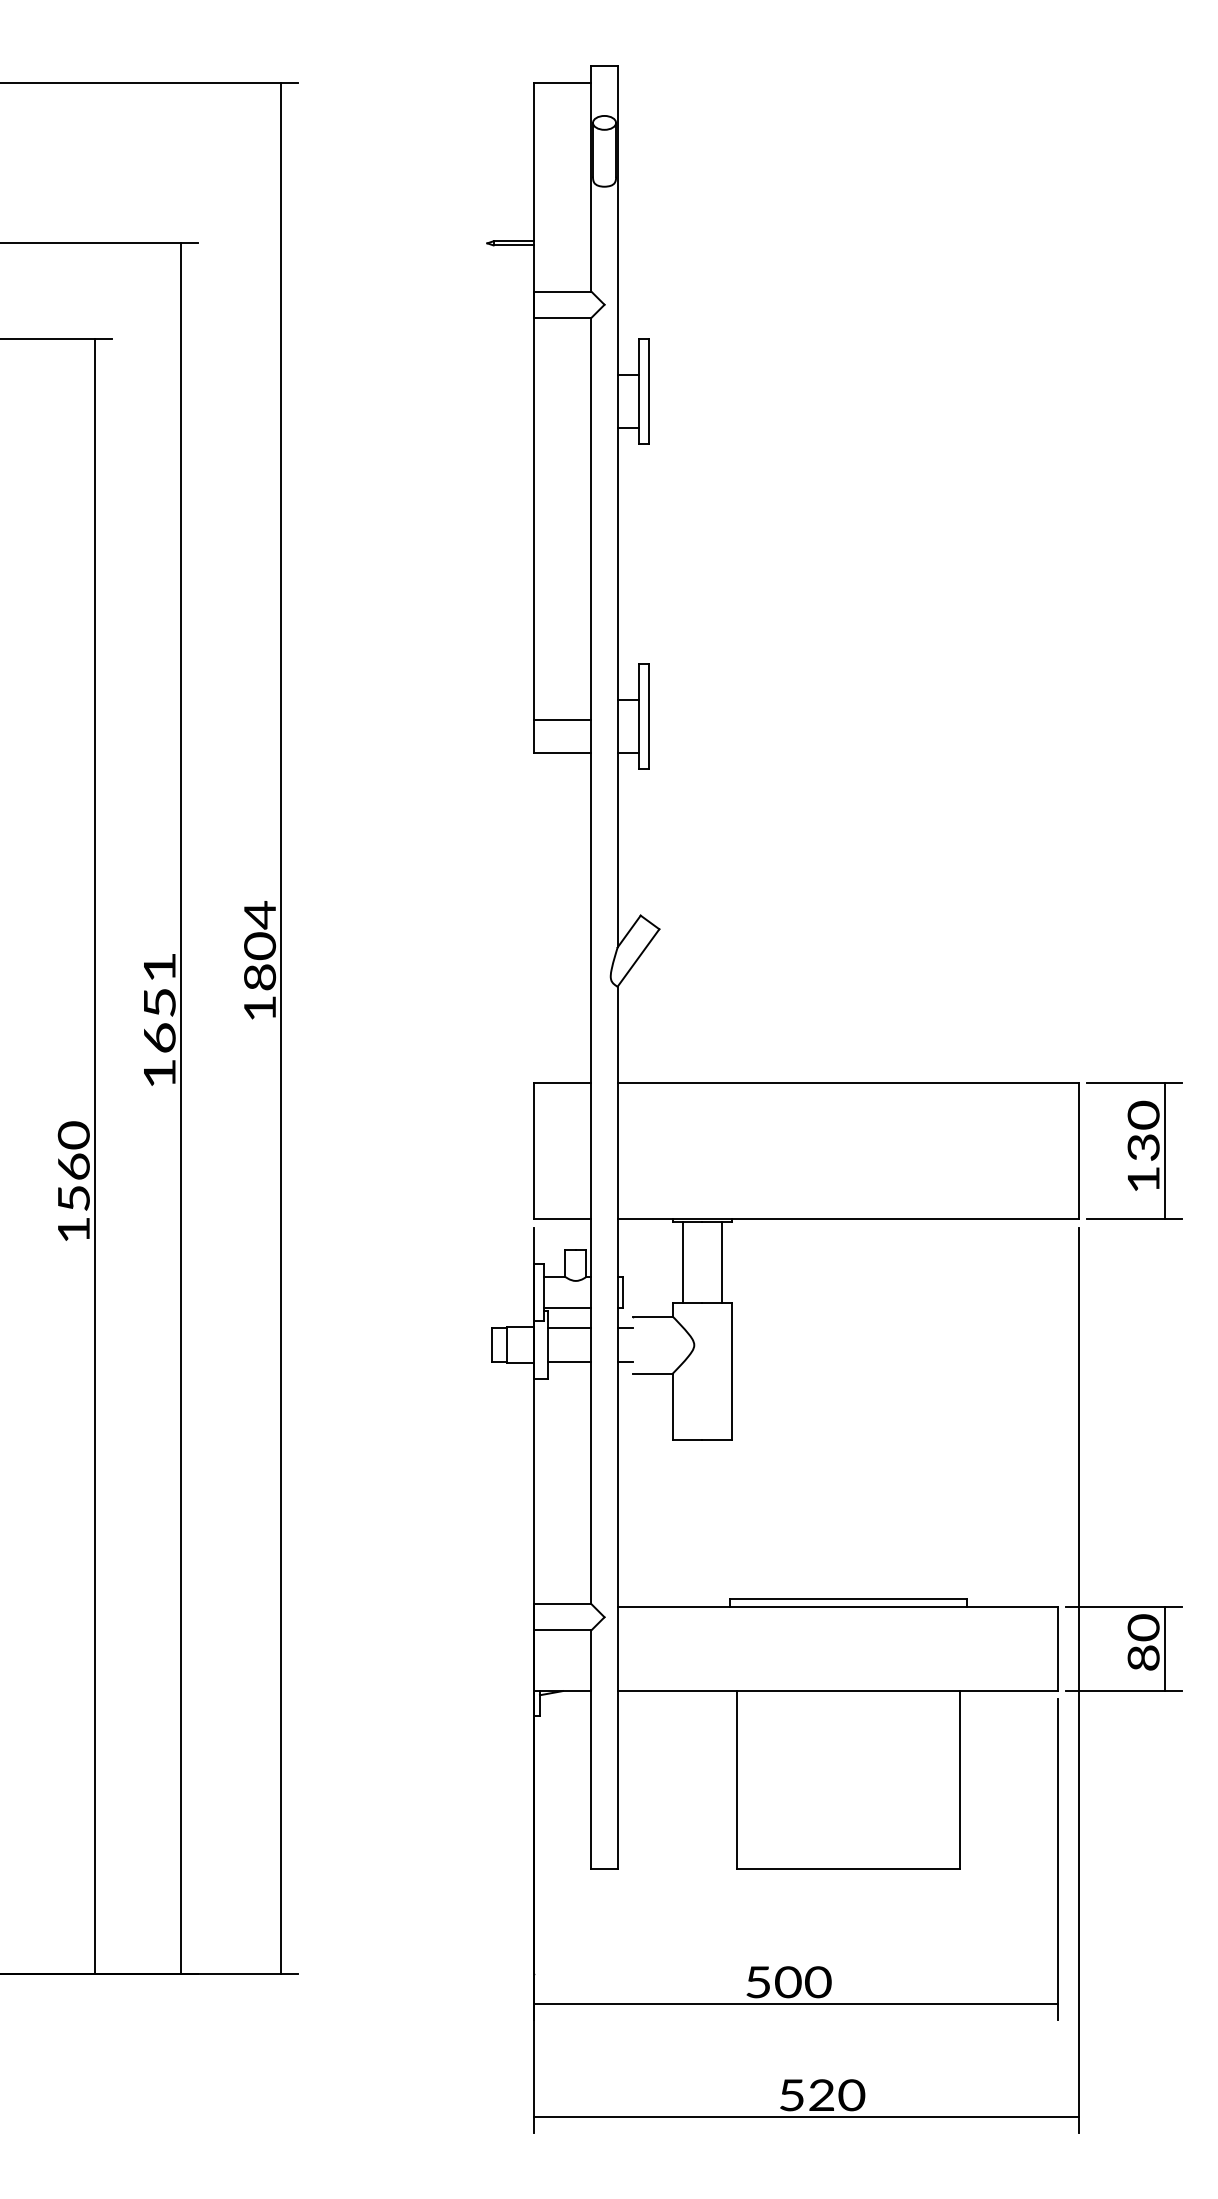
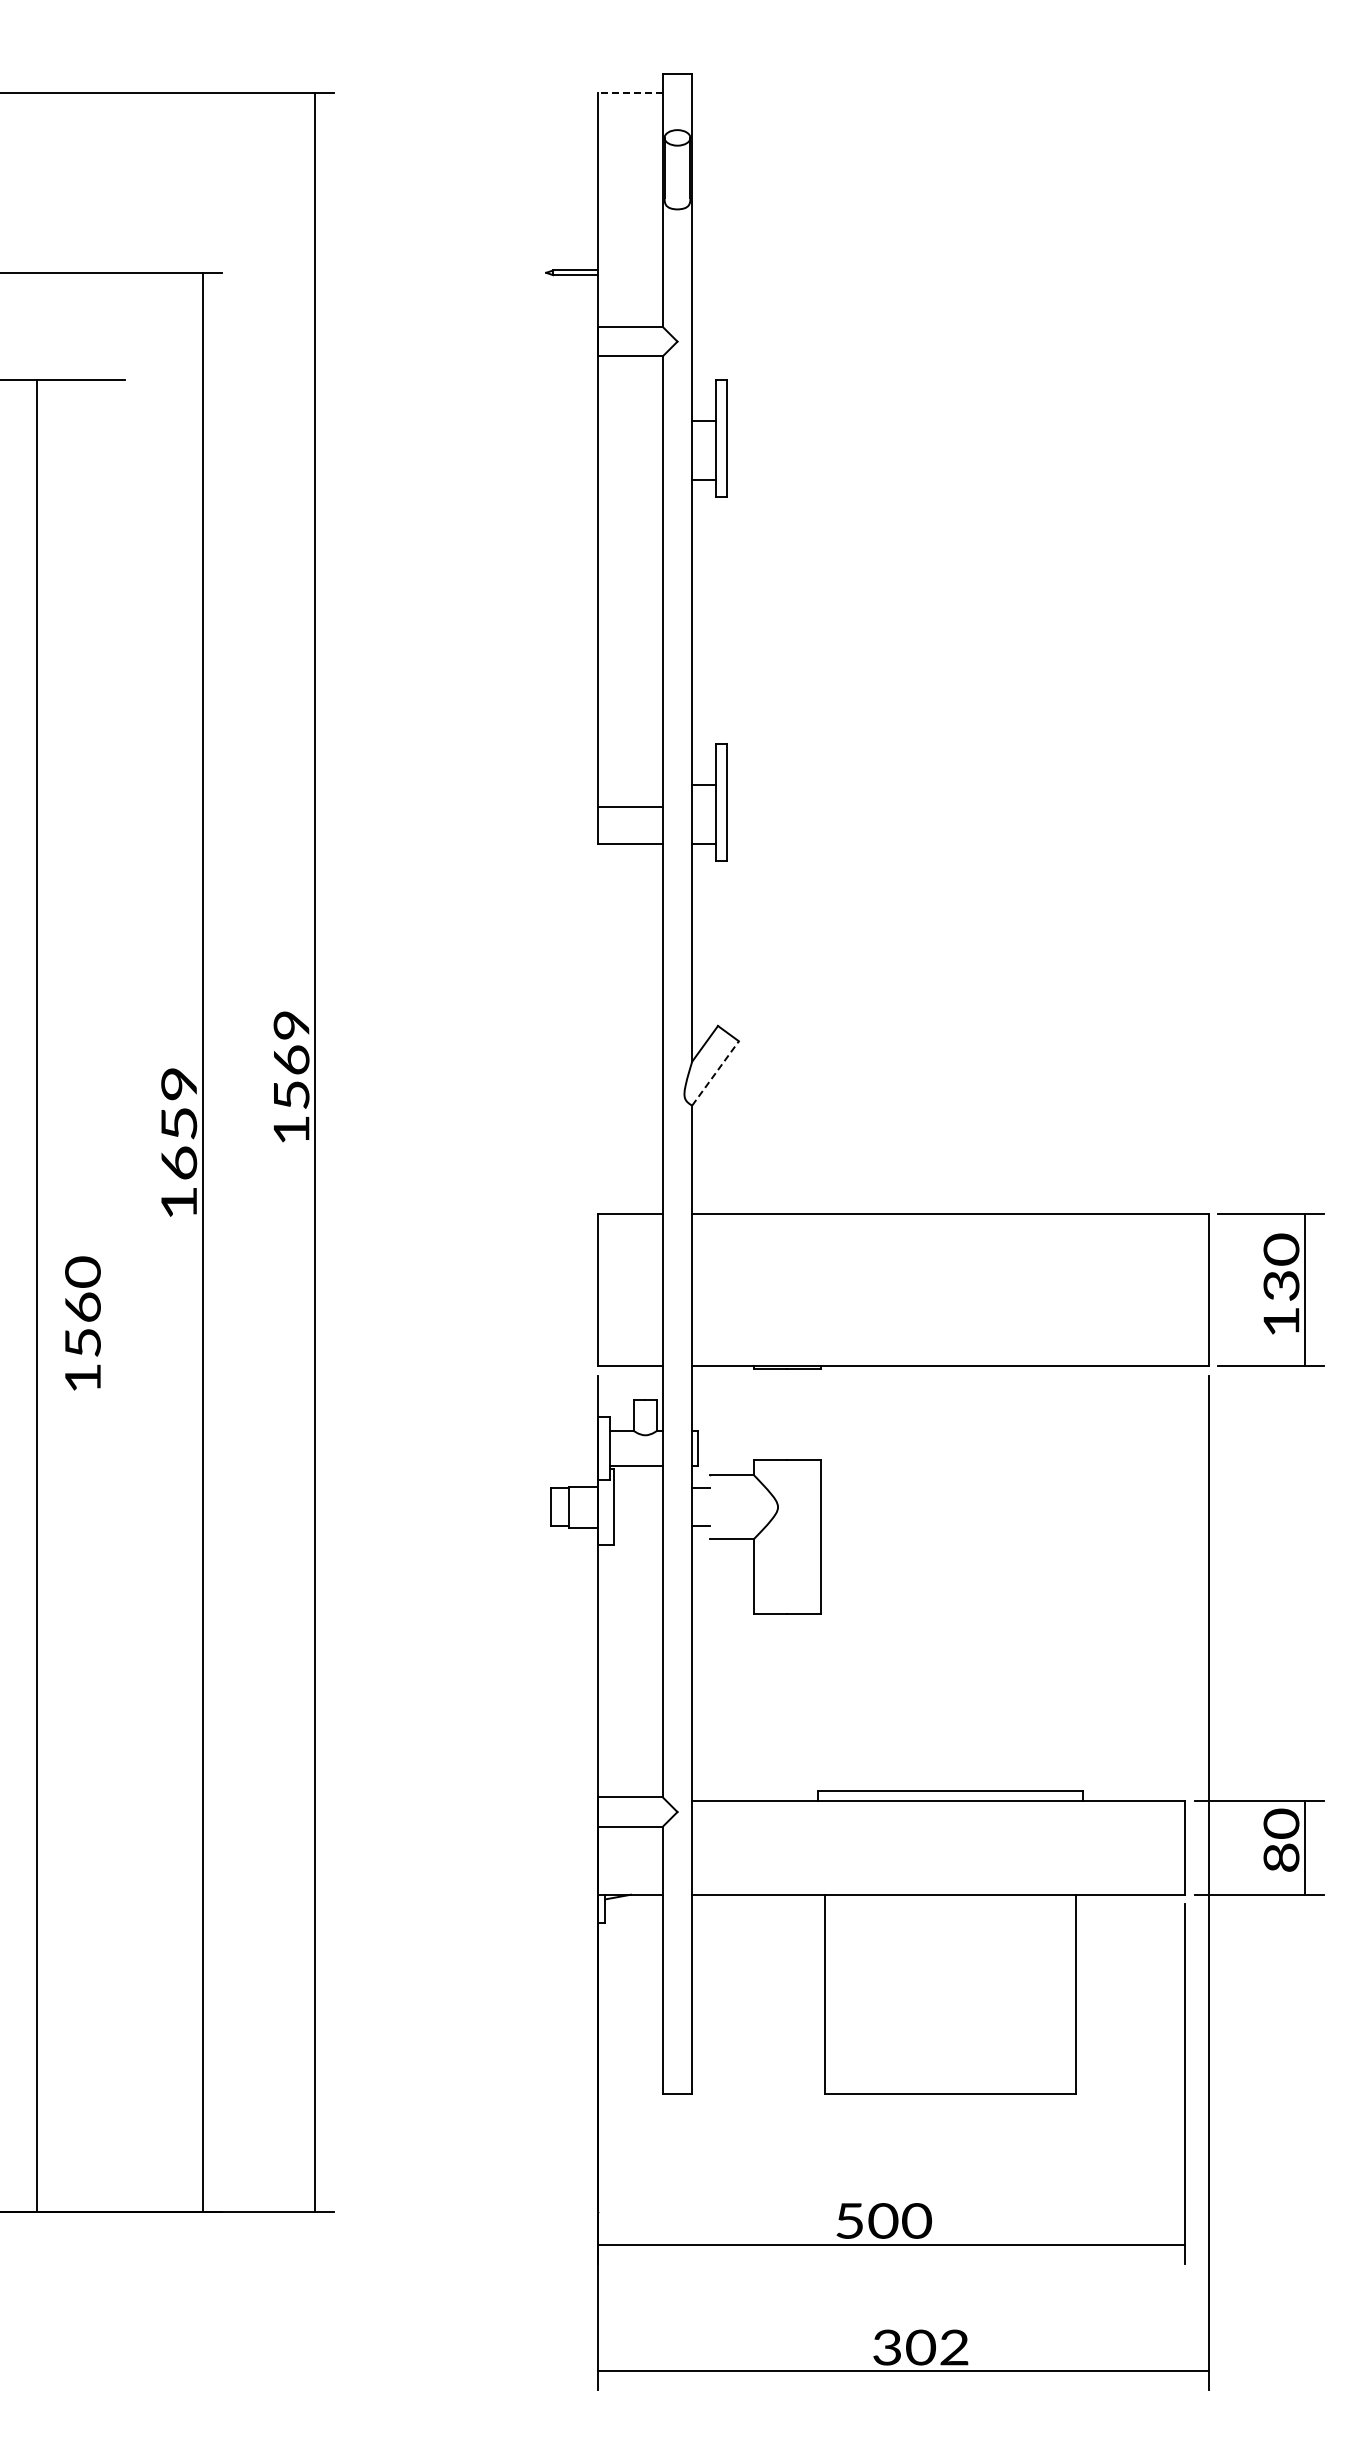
line: (561, 83) -> (629, 93), solid -> dashed
text: (259, 945) -> (291, 1059), 1804 -> 1569
line: (638, 958) -> (715, 1073), solid -> dashed
text: (159, 967) -> (178, 1084), 1651 -> 1659
line: (94, 1156) -> (36, 1295), moved
line: (682, 1262) -> (764, 1414), removed
line: (722, 1262) -> (809, 1414), removed
line: (569, 1328) -> (638, 1488), removed
line: (569, 1361) -> (638, 1525), removed
text: (822, 2095) -> (921, 2347), 520 -> 302

